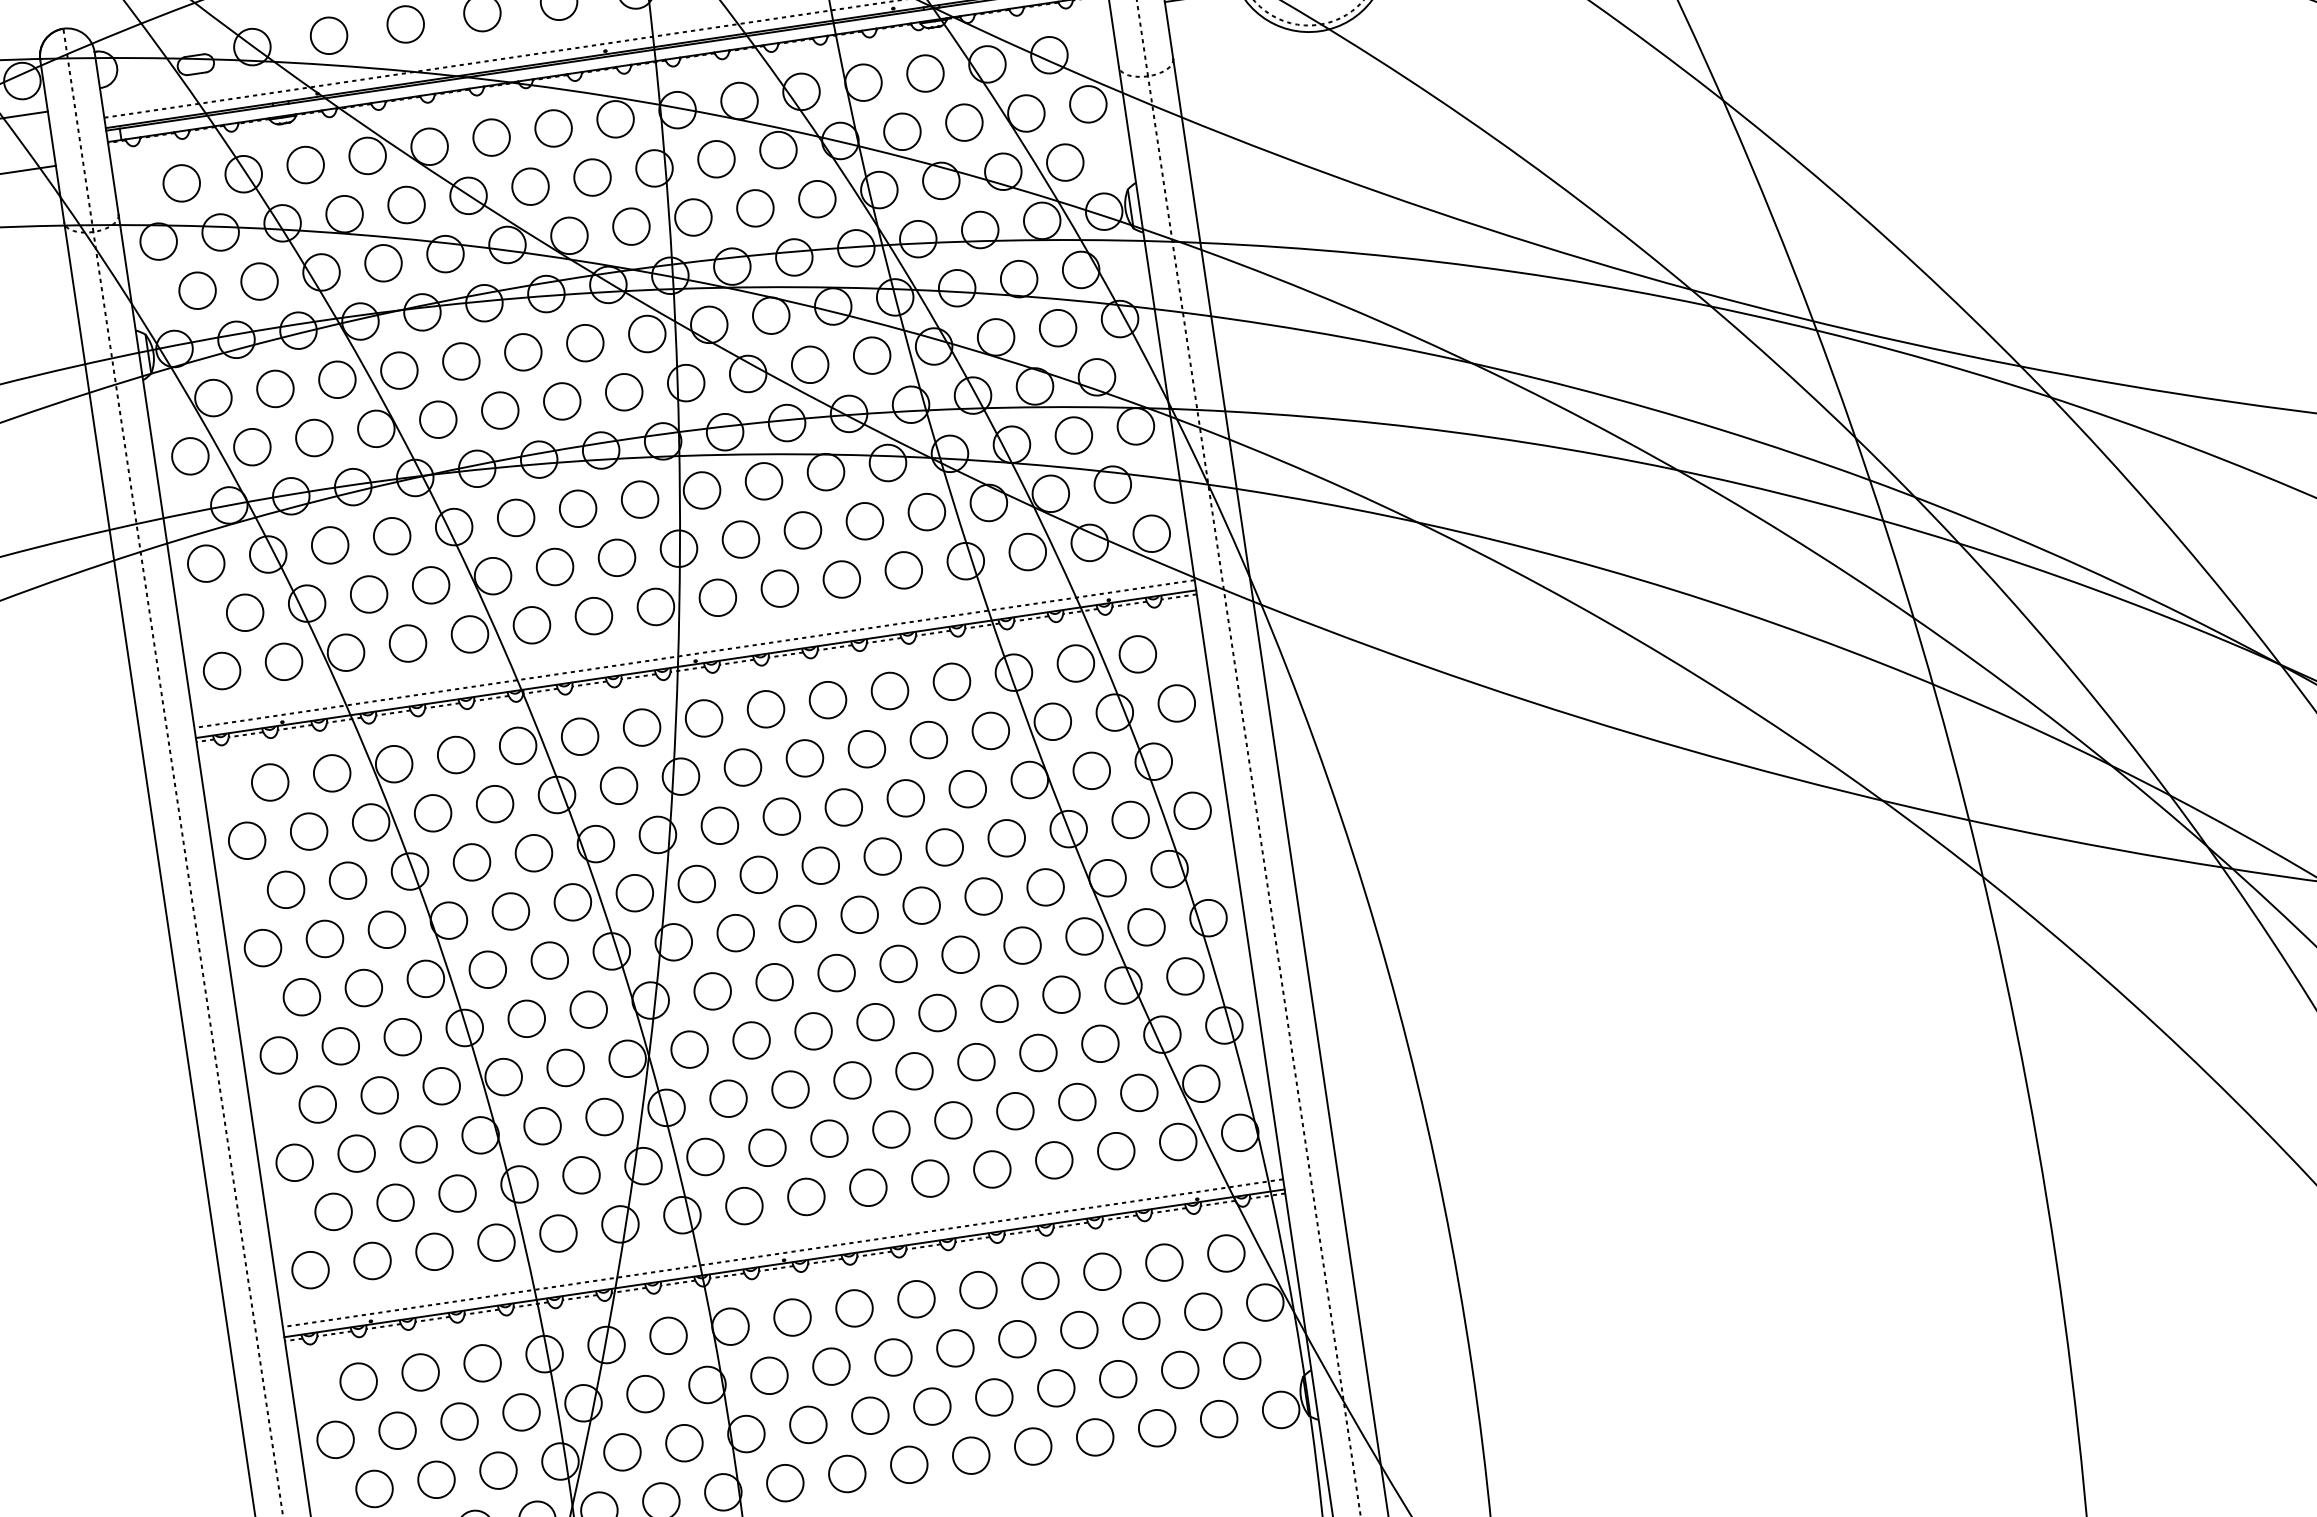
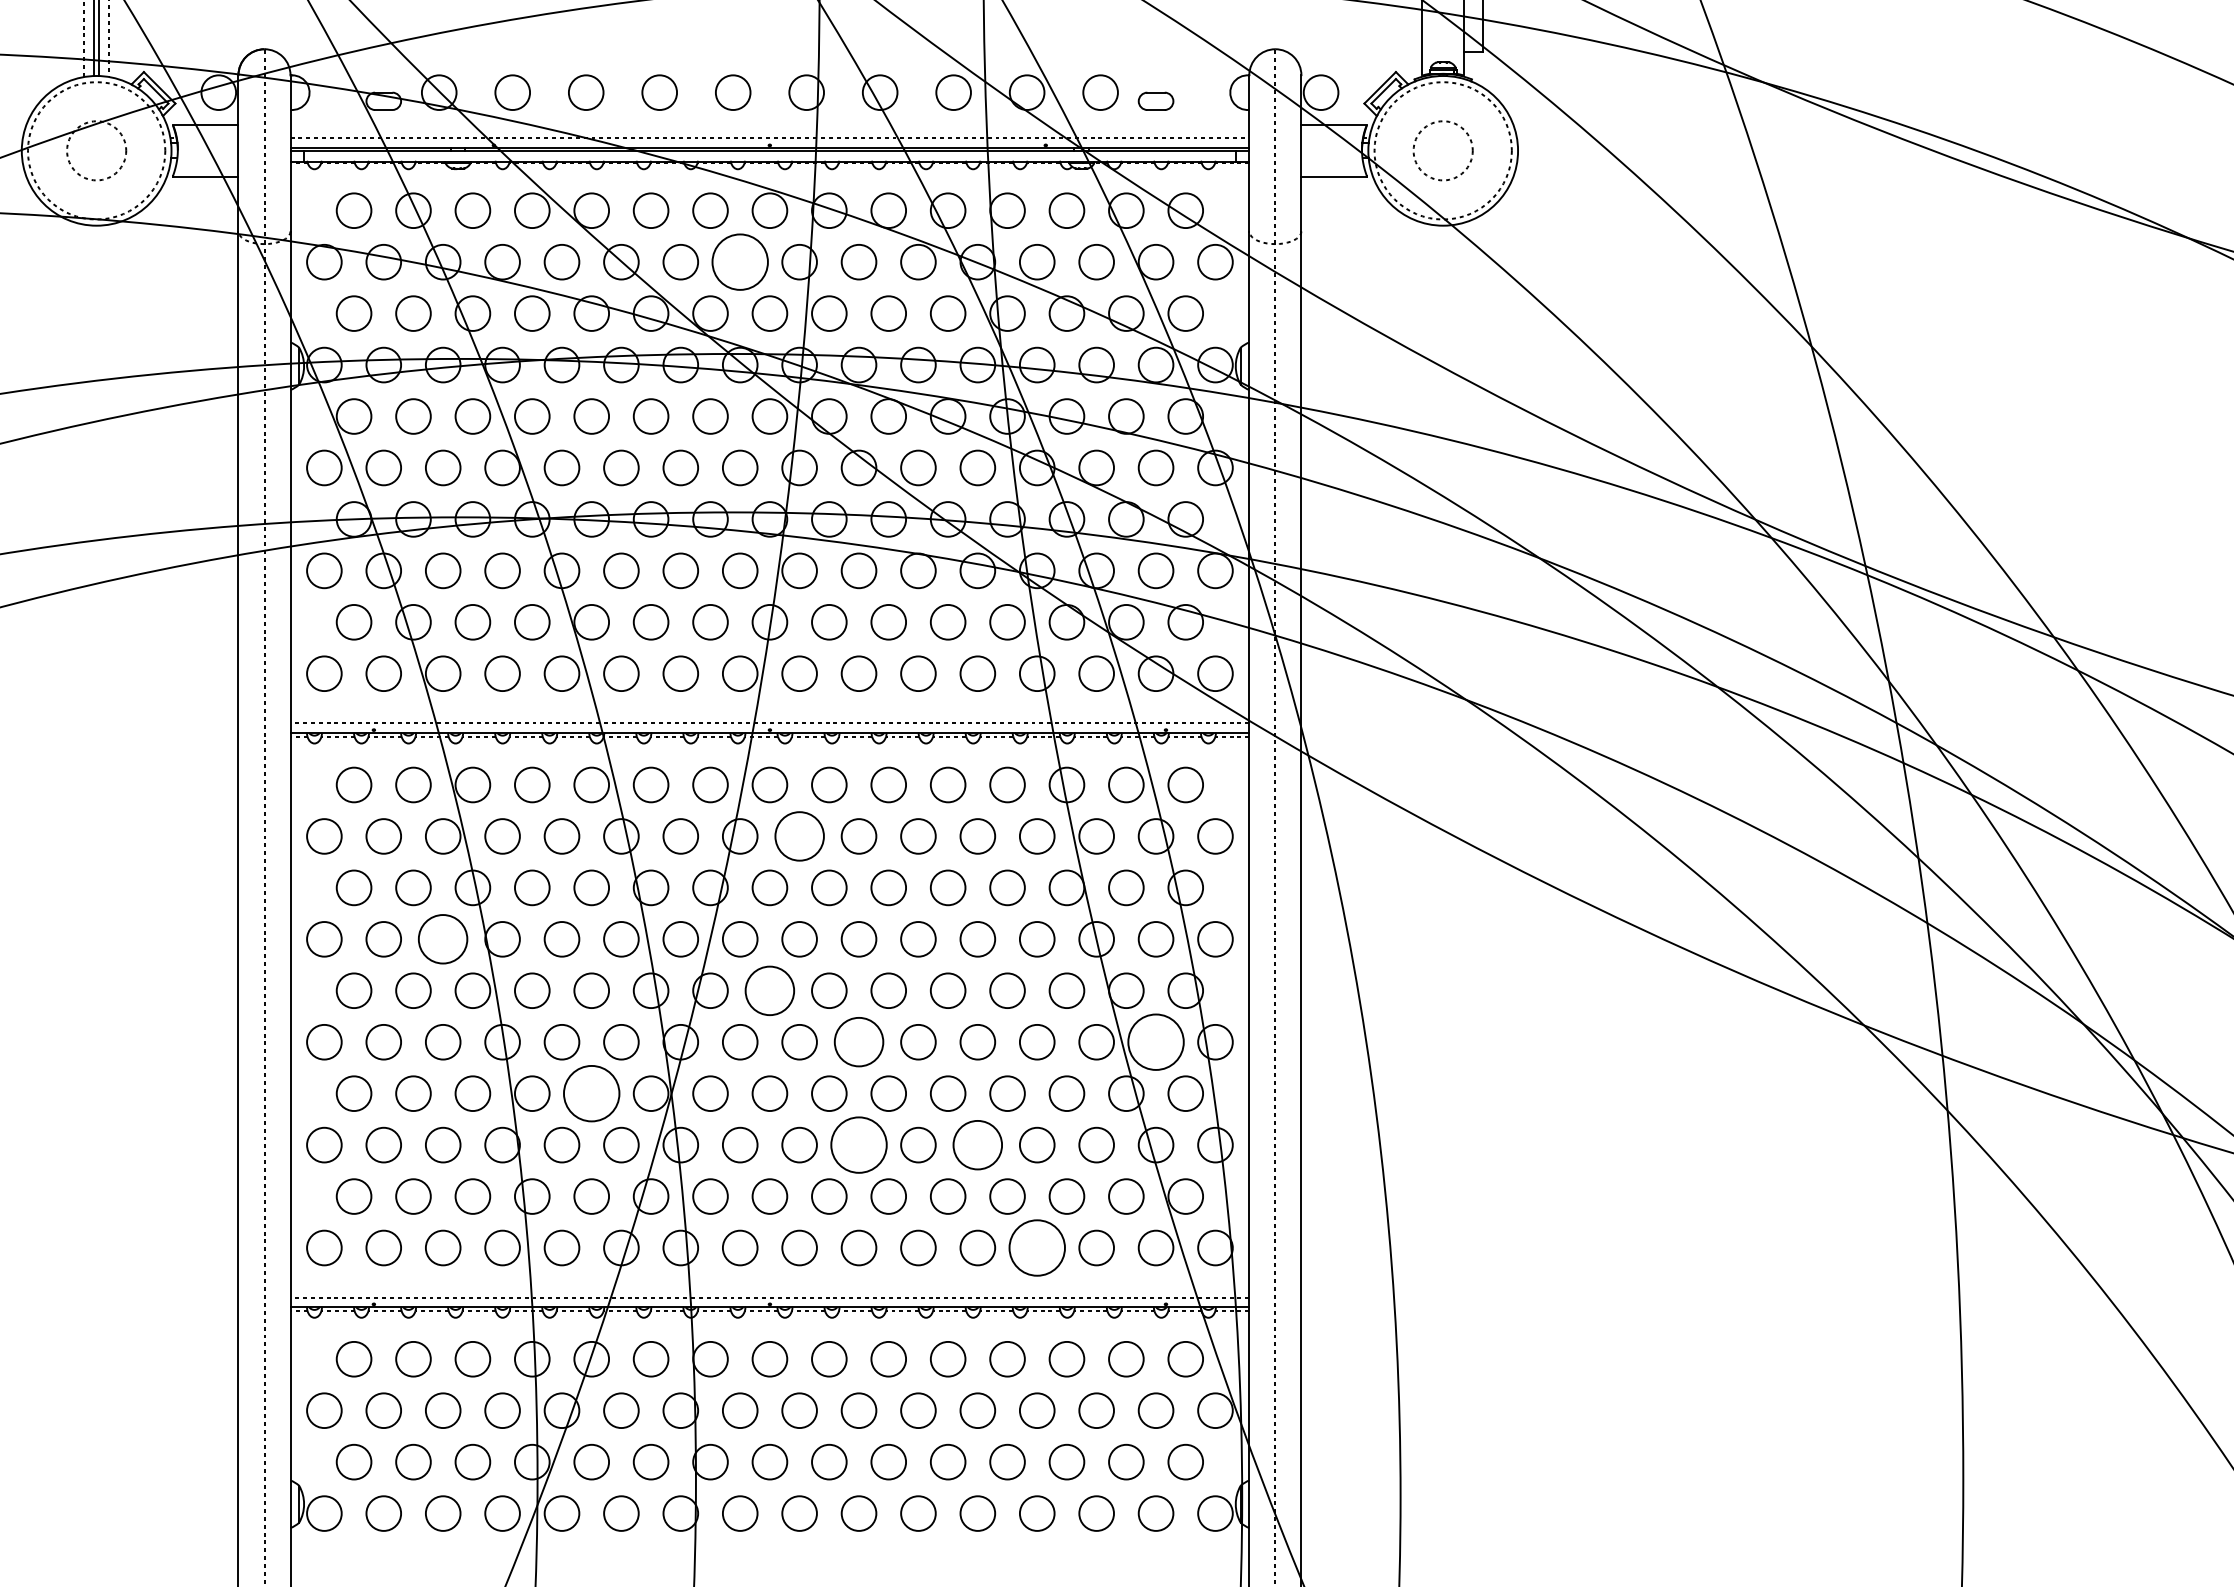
circle: (591, 176) -> (739, 261), size x1.6
circle: (742, 767) -> (799, 836), size x1.4
circle: (1145, 926) -> (1155, 1041), size x1.6
circle: (387, 929) -> (443, 939), size x1.4
circle: (735, 932) -> (769, 990), size x1.4
circle: (836, 973) -> (858, 1042), size x1.4
circle: (976, 1061) -> (977, 1144), size x1.4
circle: (565, 1067) -> (591, 1093), size x1.6
circle: (851, 1079) -> (858, 1144), size x1.6
circle: (1053, 1159) -> (1036, 1247), size x1.6

